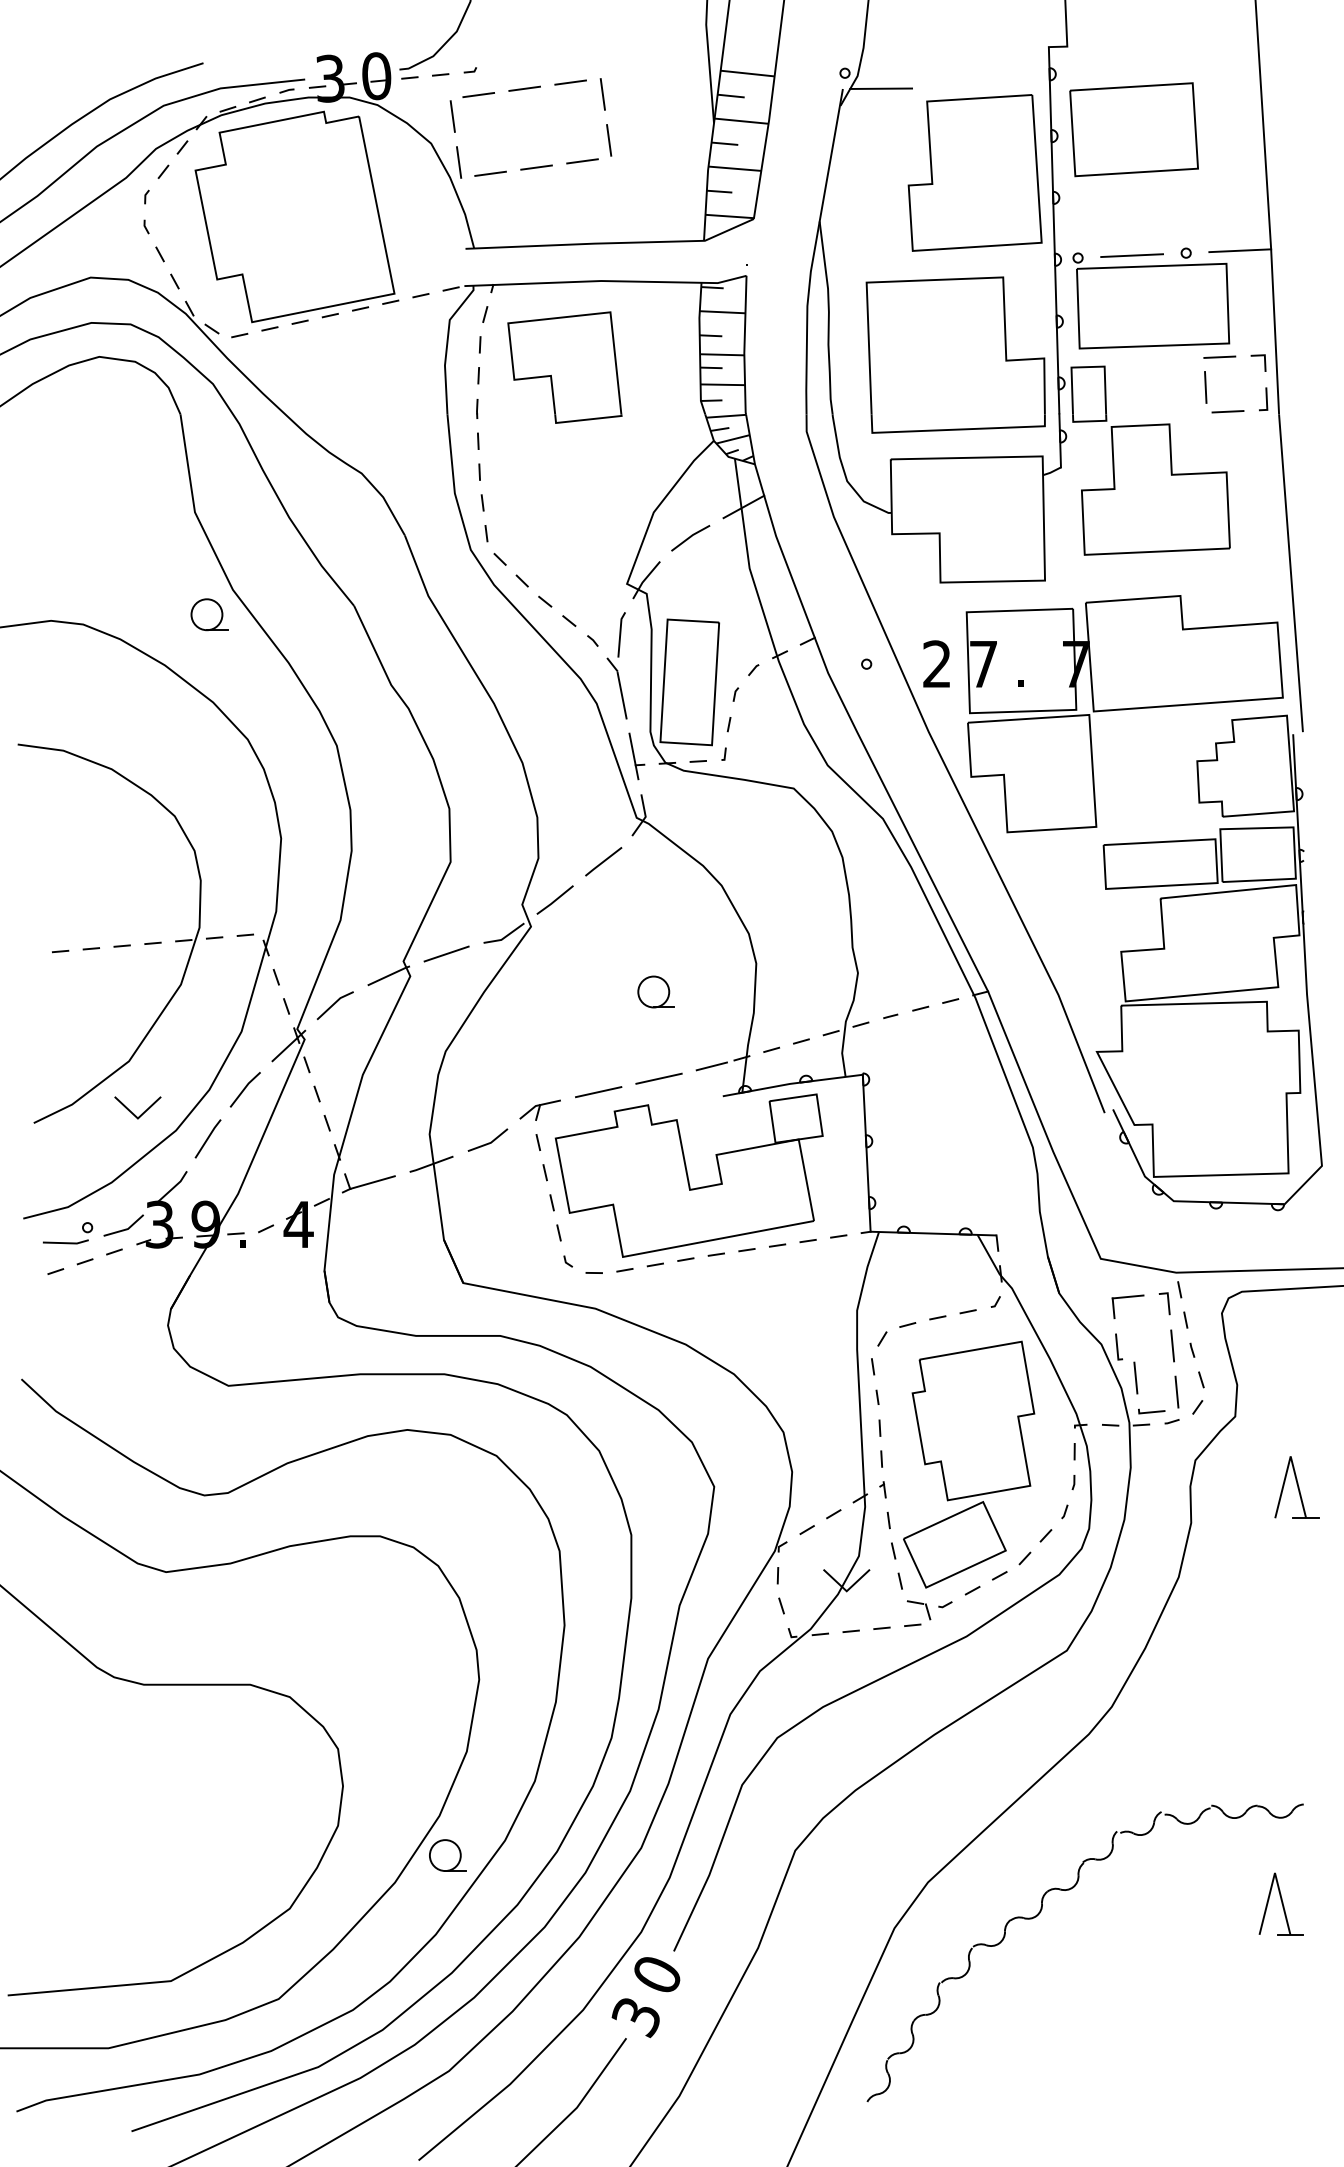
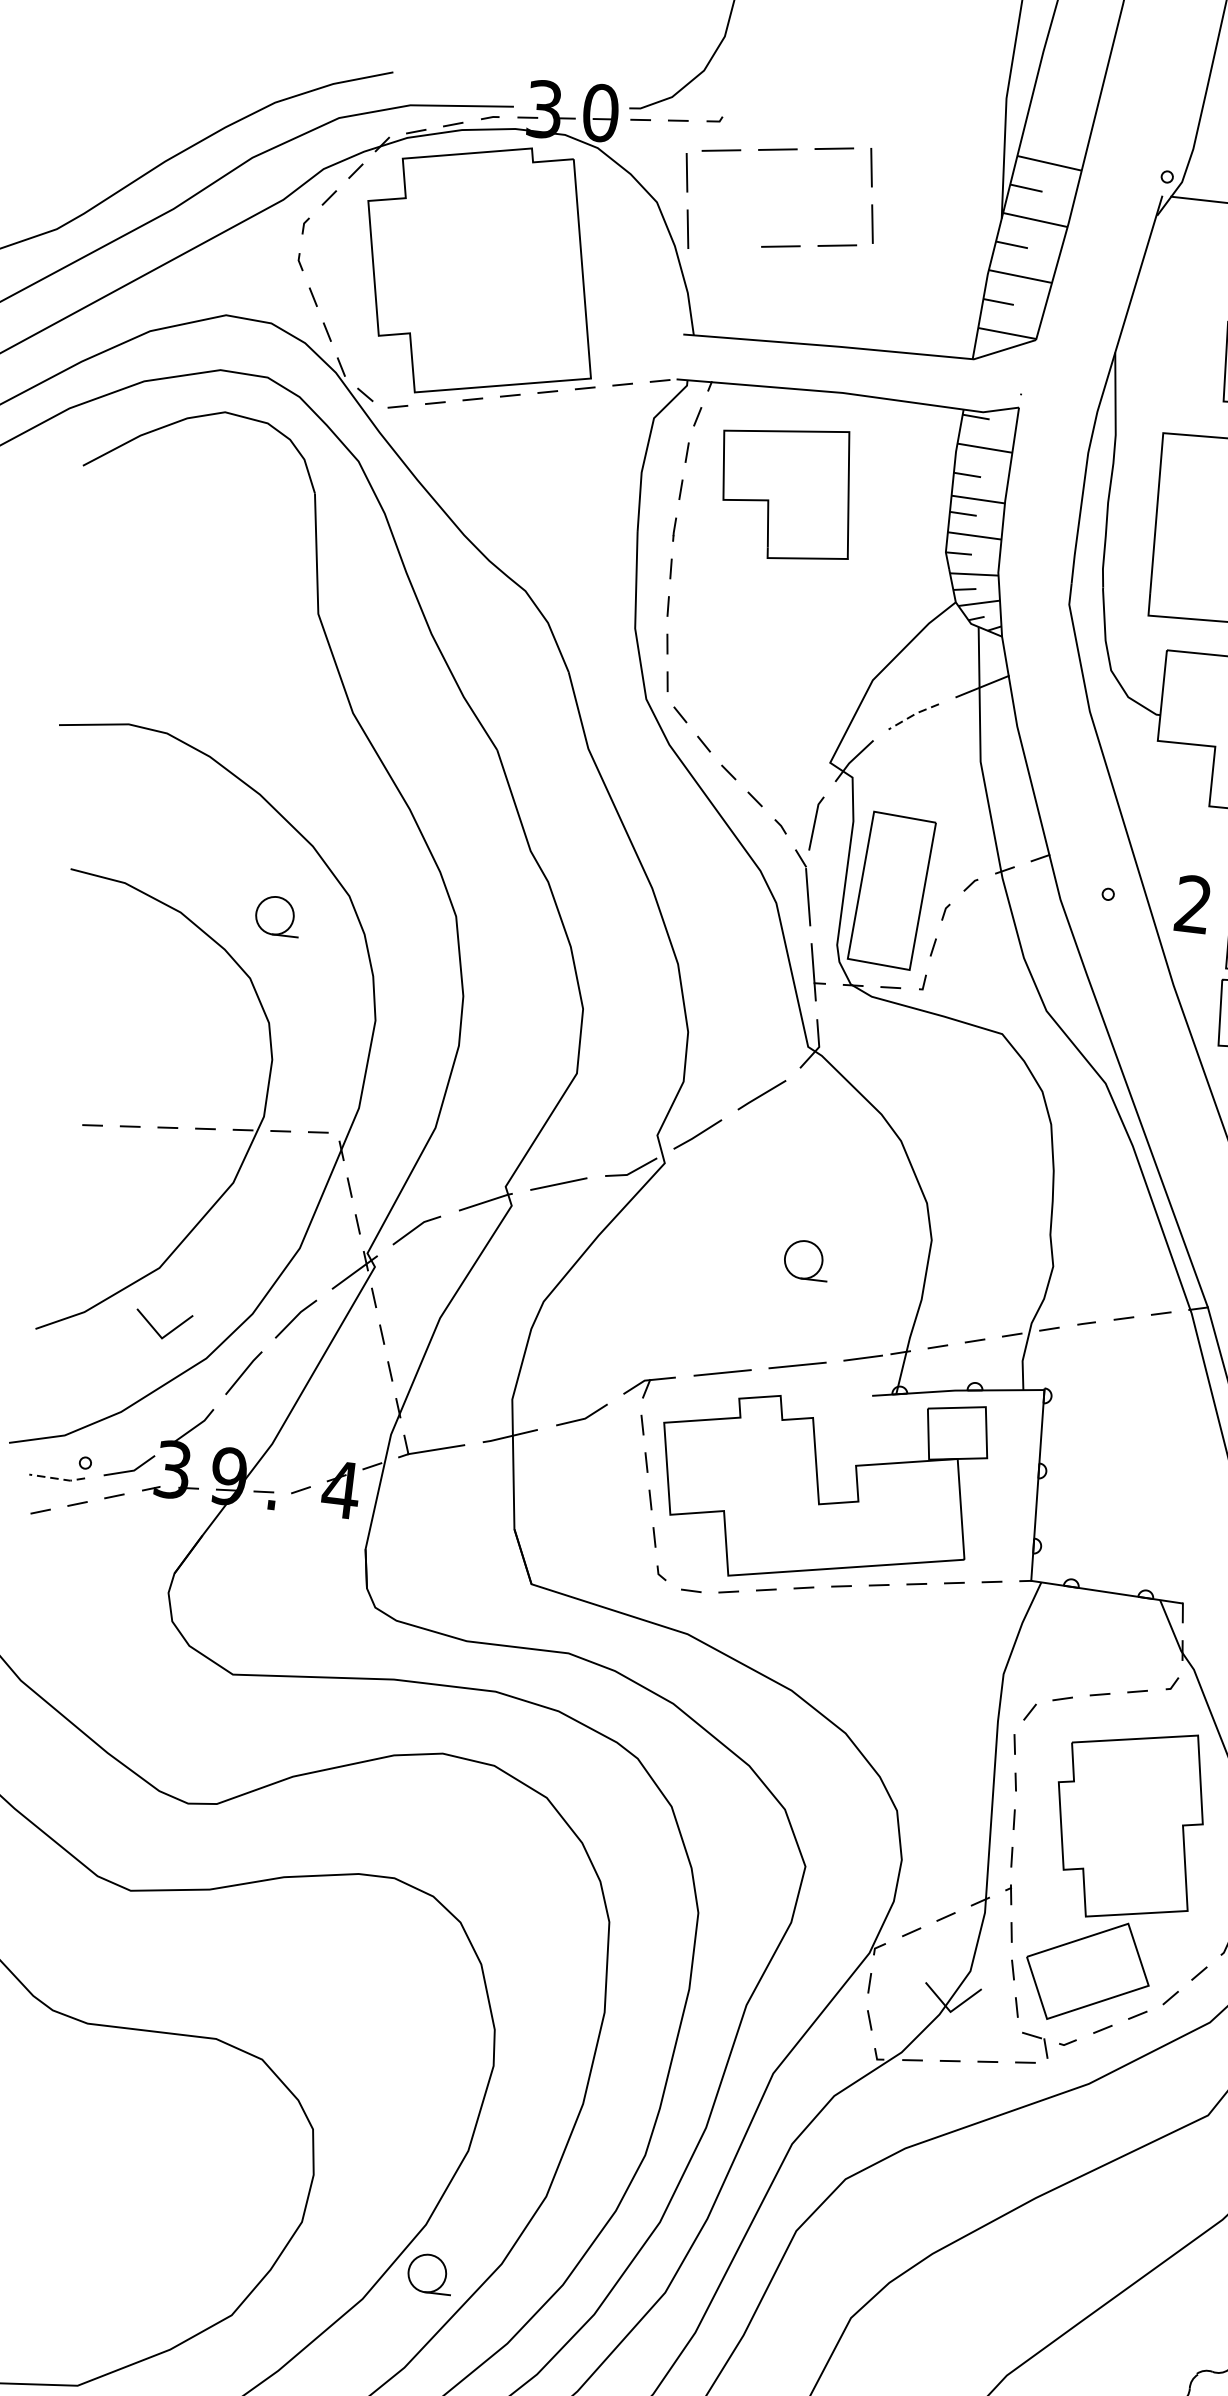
line: (490, 173) -> (724, 247), removed
line: (690, 536) -> (913, 714), solid -> dashed
part: (209, 614) -> (278, 915), moved
line: (66, 1243) -> (57, 1479), solid -> dashed

